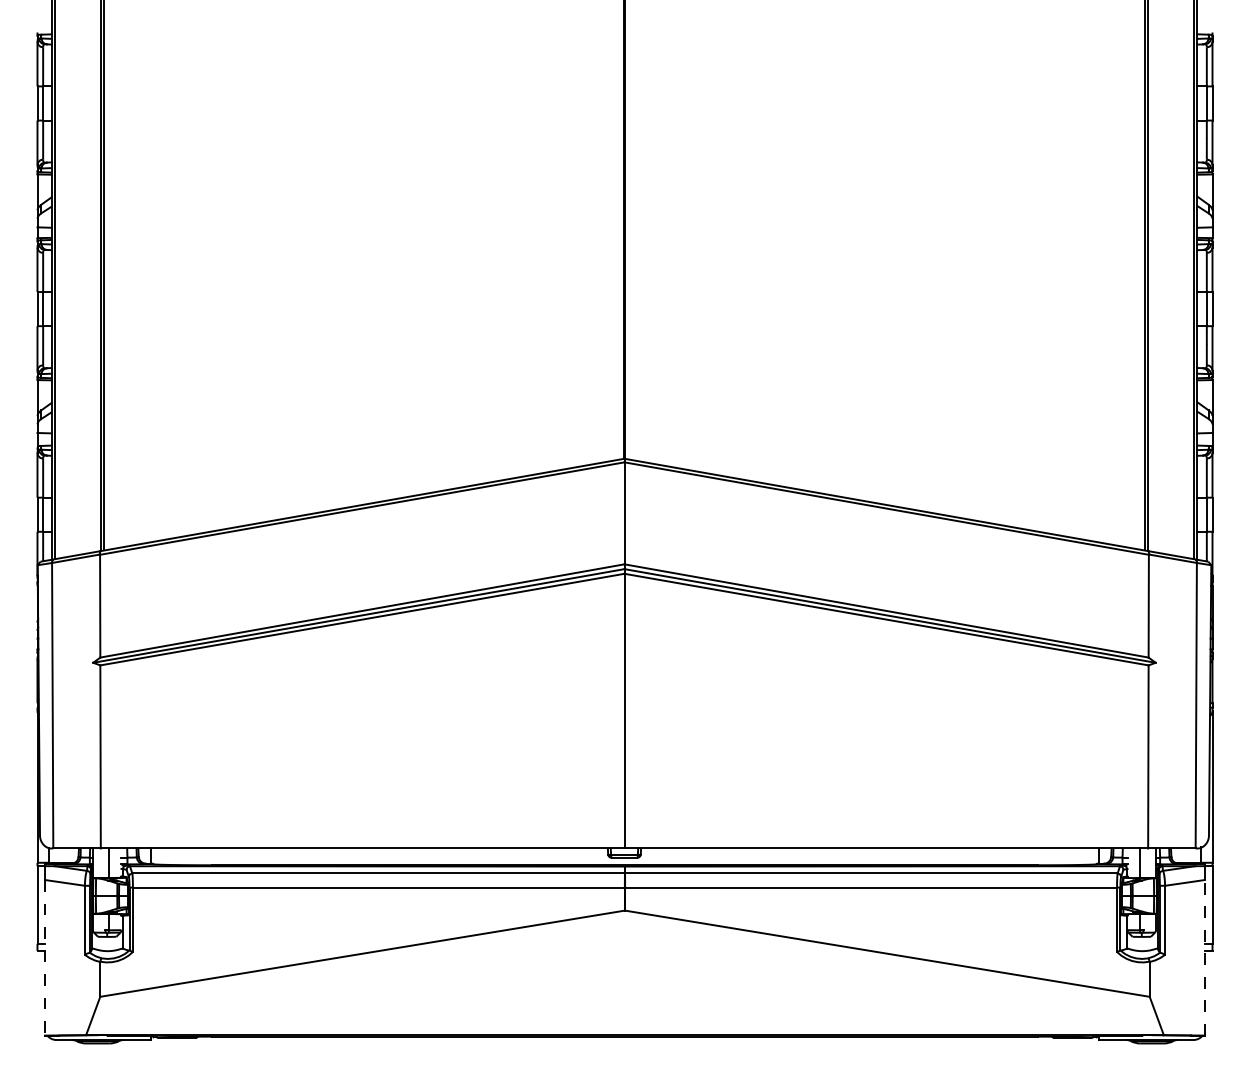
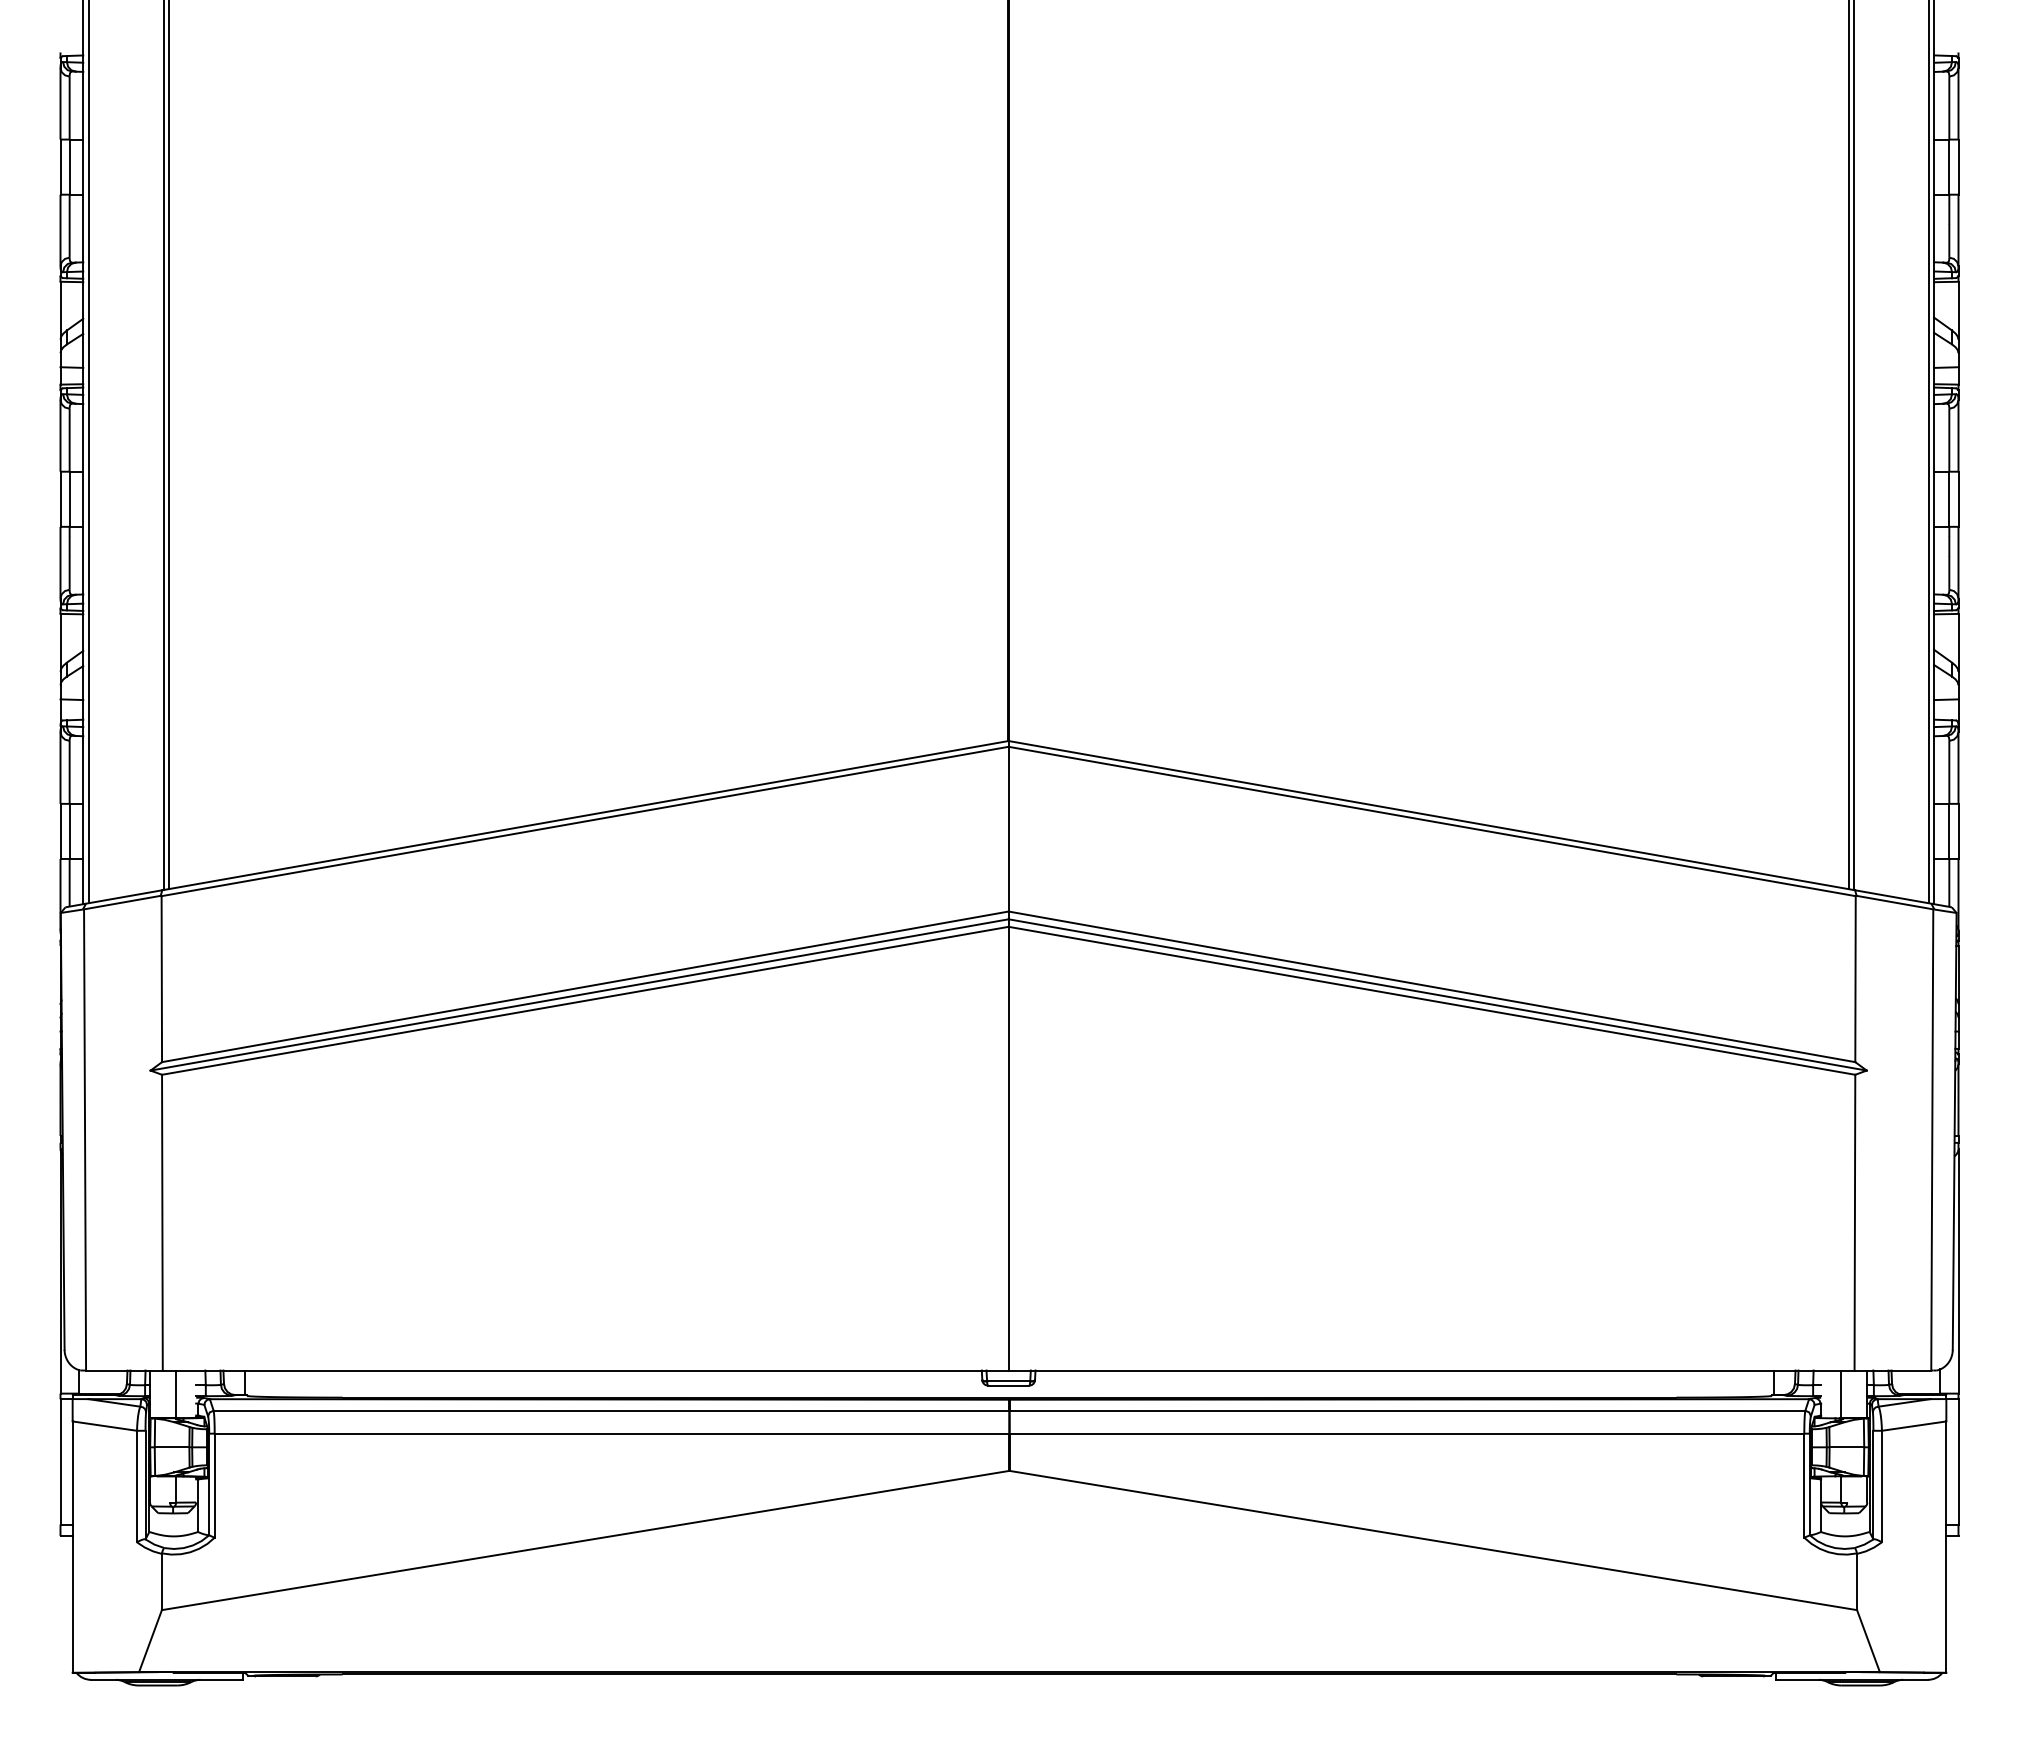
line: (45, 957) -> (73, 1546), dashed -> solid
line: (1204, 957) -> (1945, 1546), dashed -> solid

